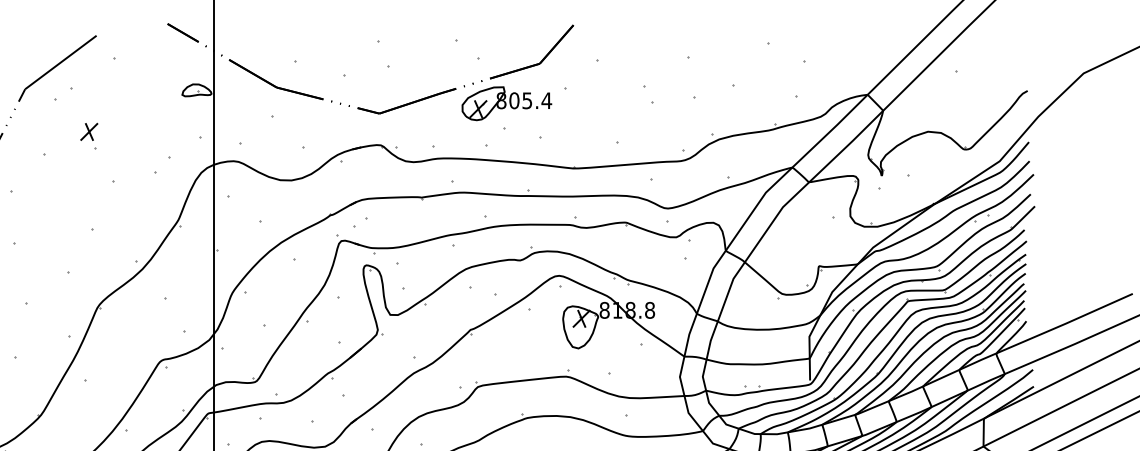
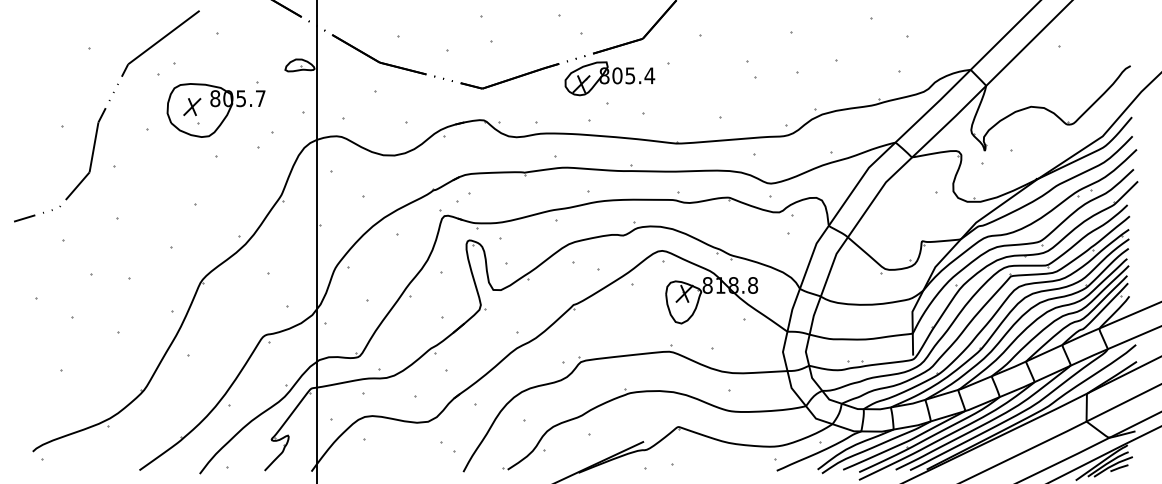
part: (112, 134) -> (215, 109), added

